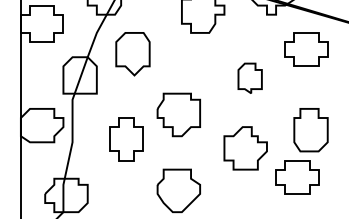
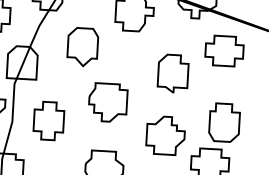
part: (132, 54) -> (82, 47), moved
part: (249, 78) -> (172, 73), size x1.43
part: (126, 139) -> (48, 121), moved

